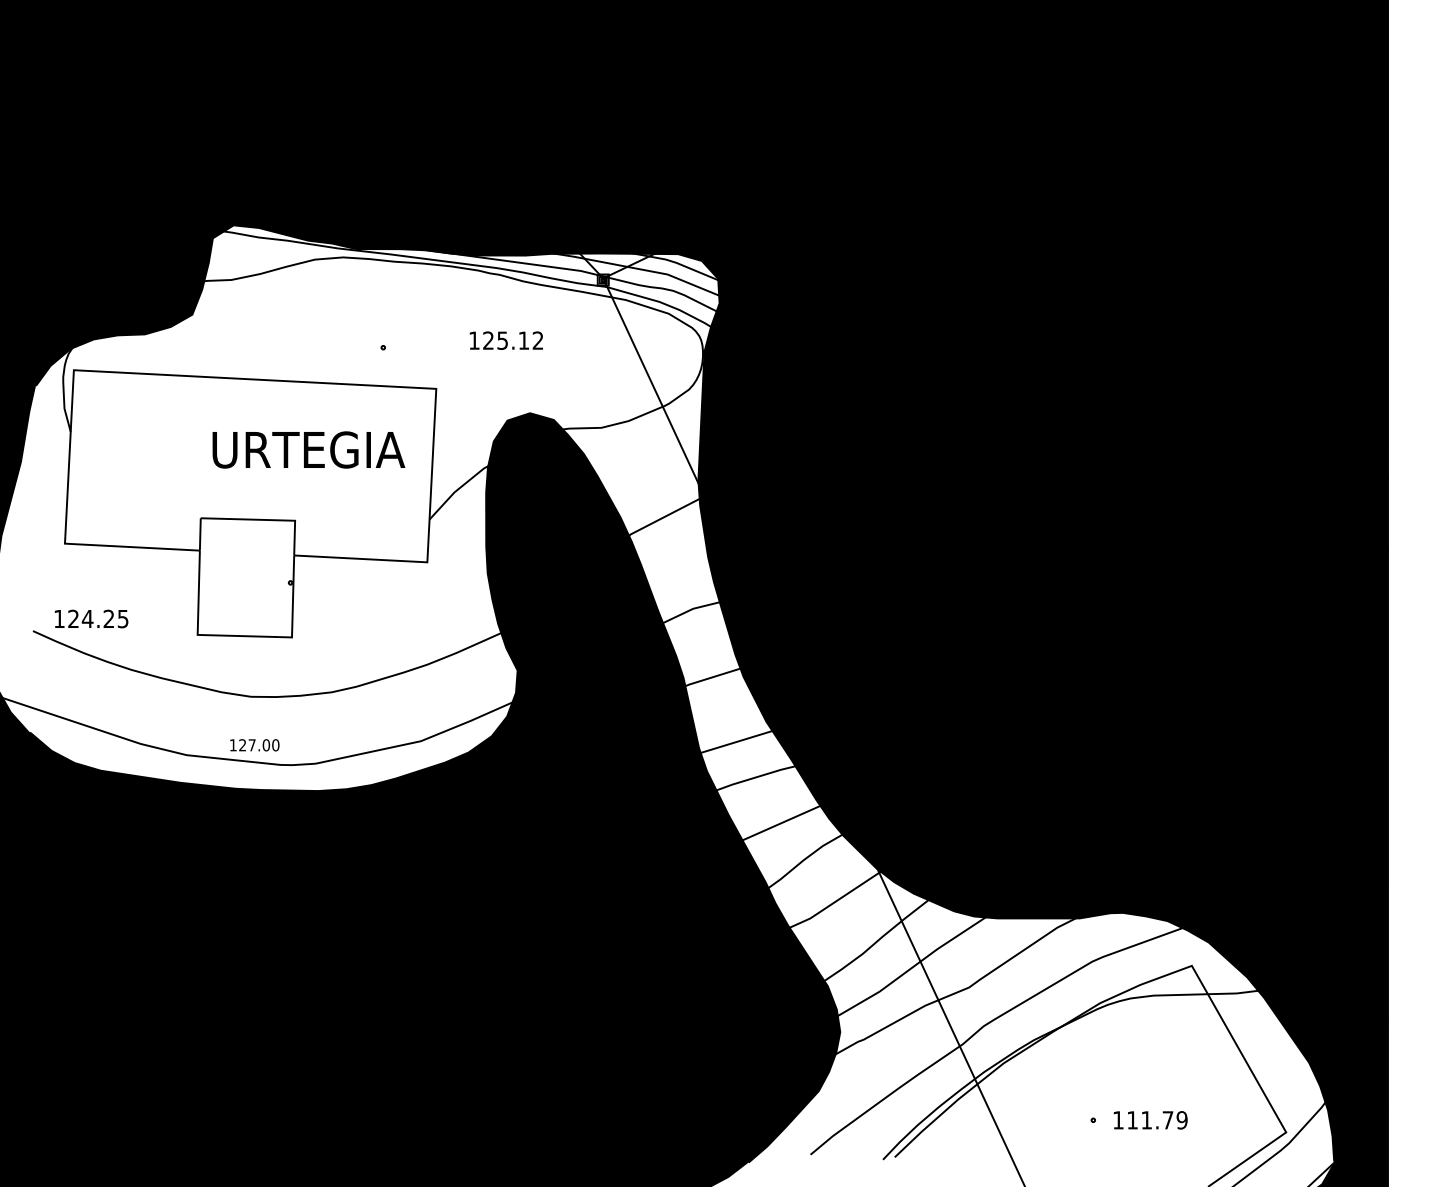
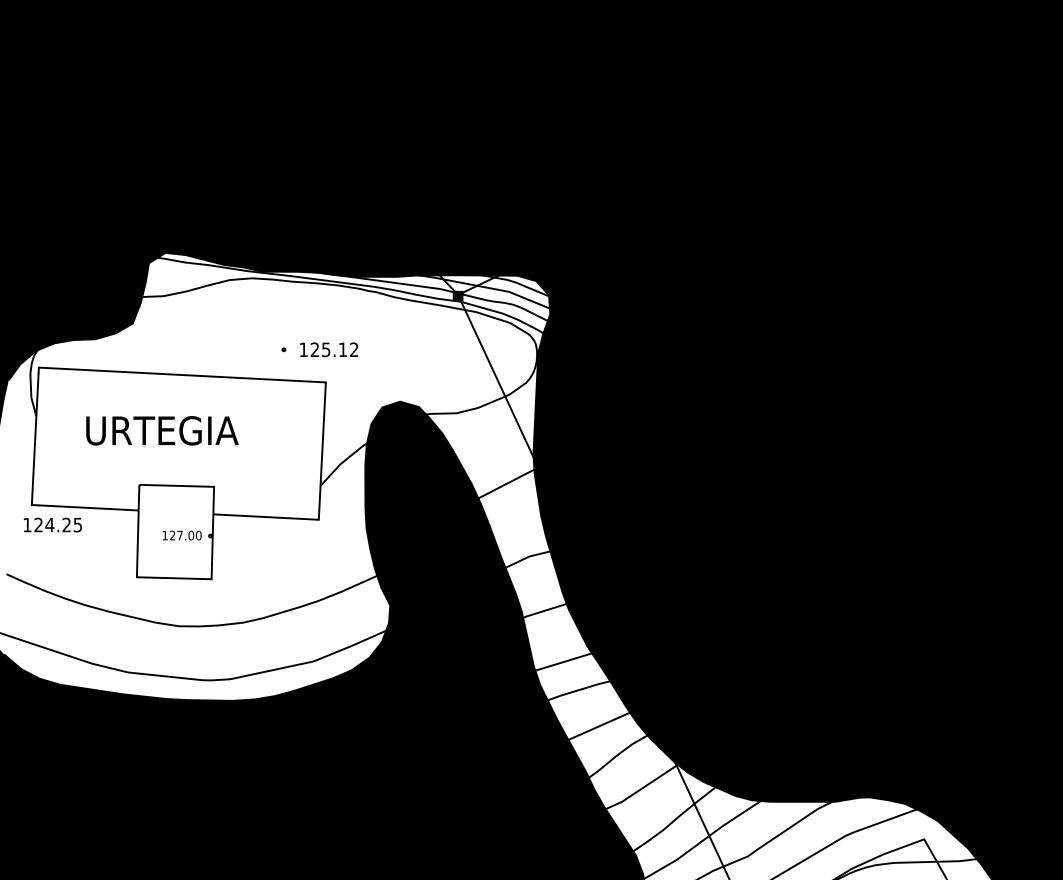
text: (505, 340) -> (328, 349), moved
text: (308, 449) -> (162, 430), moved
text: (91, 618) -> (52, 524), moved
text: (254, 745) -> (181, 535), moved

